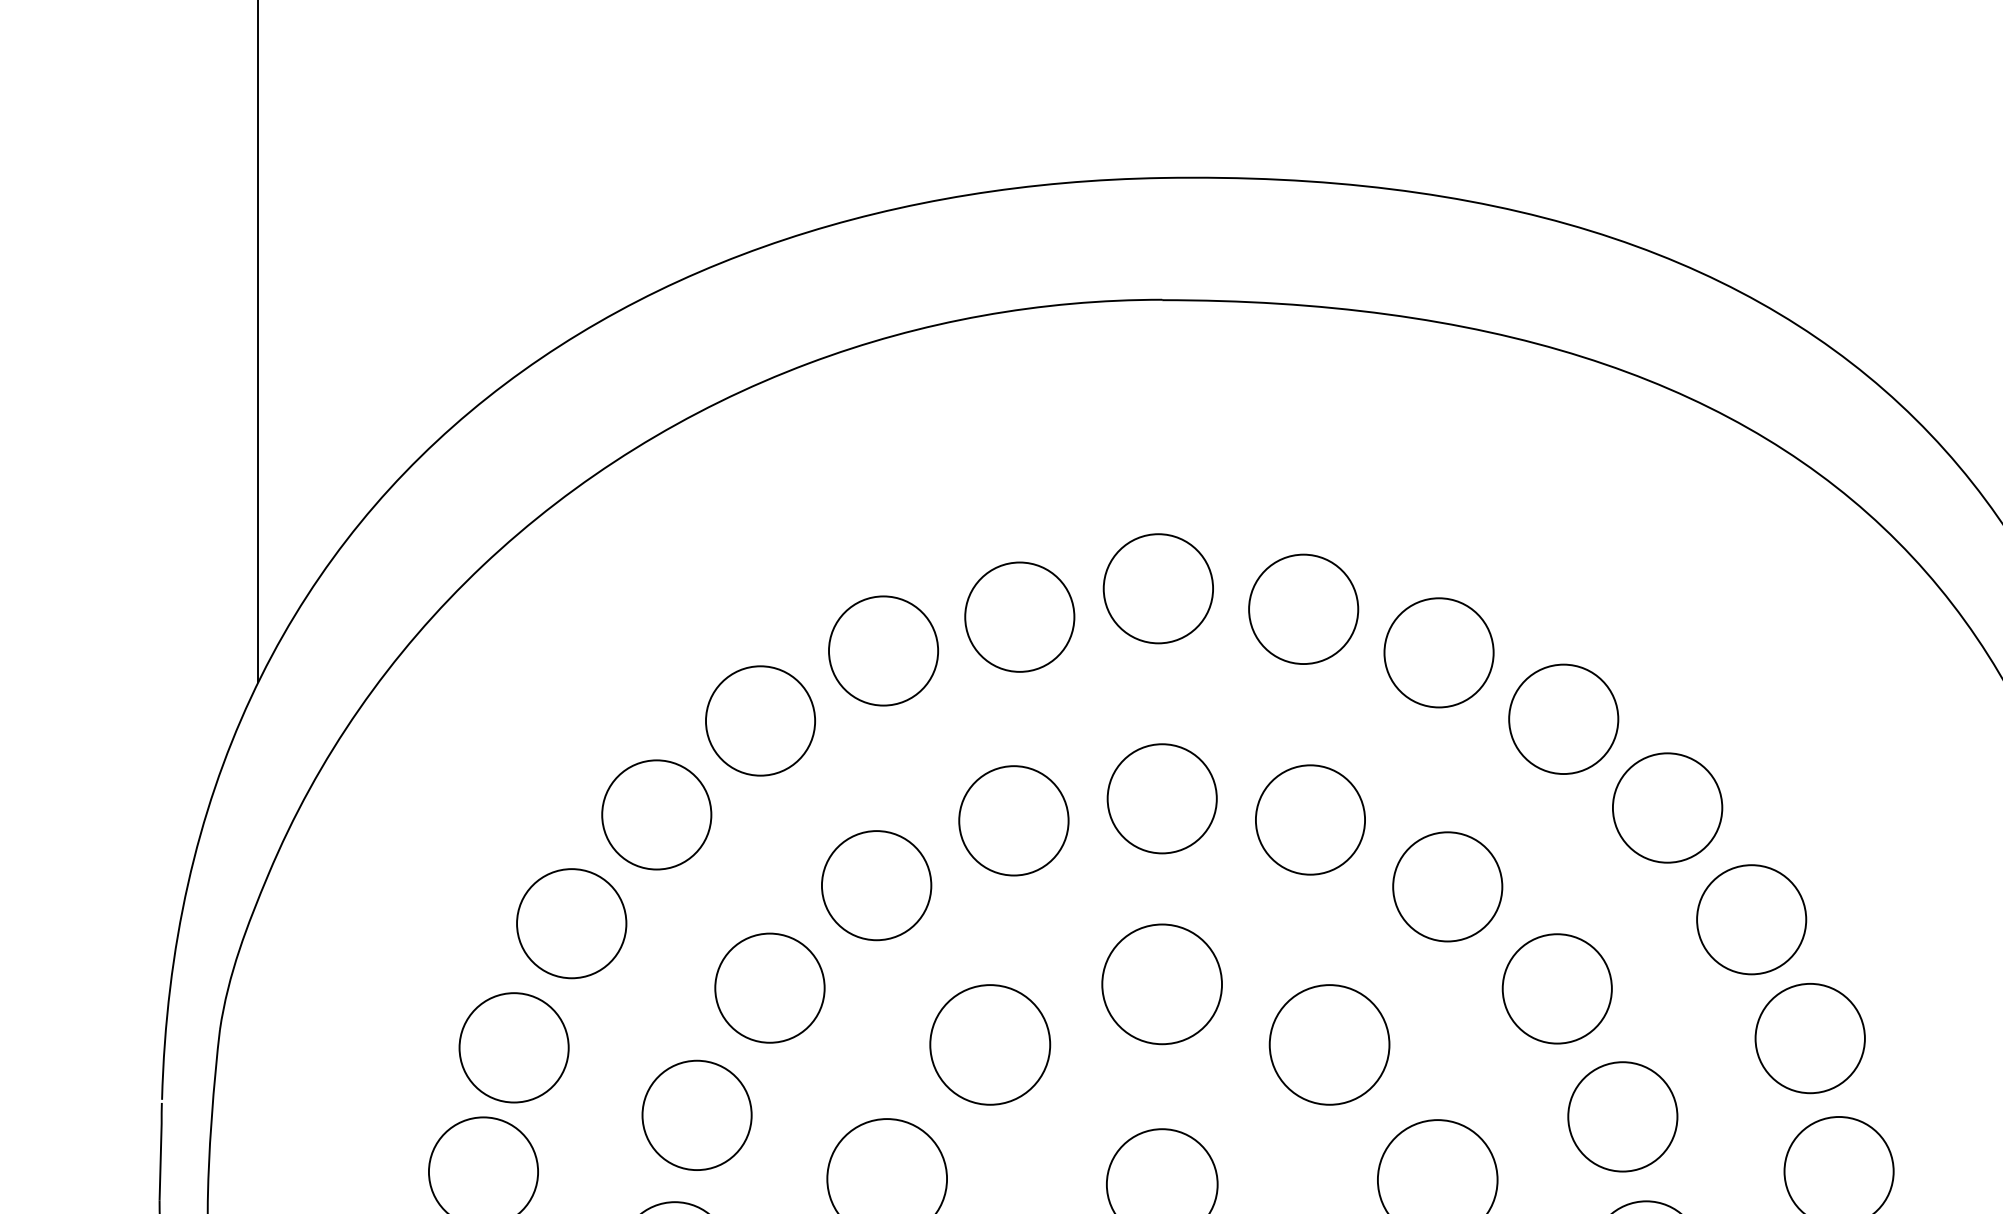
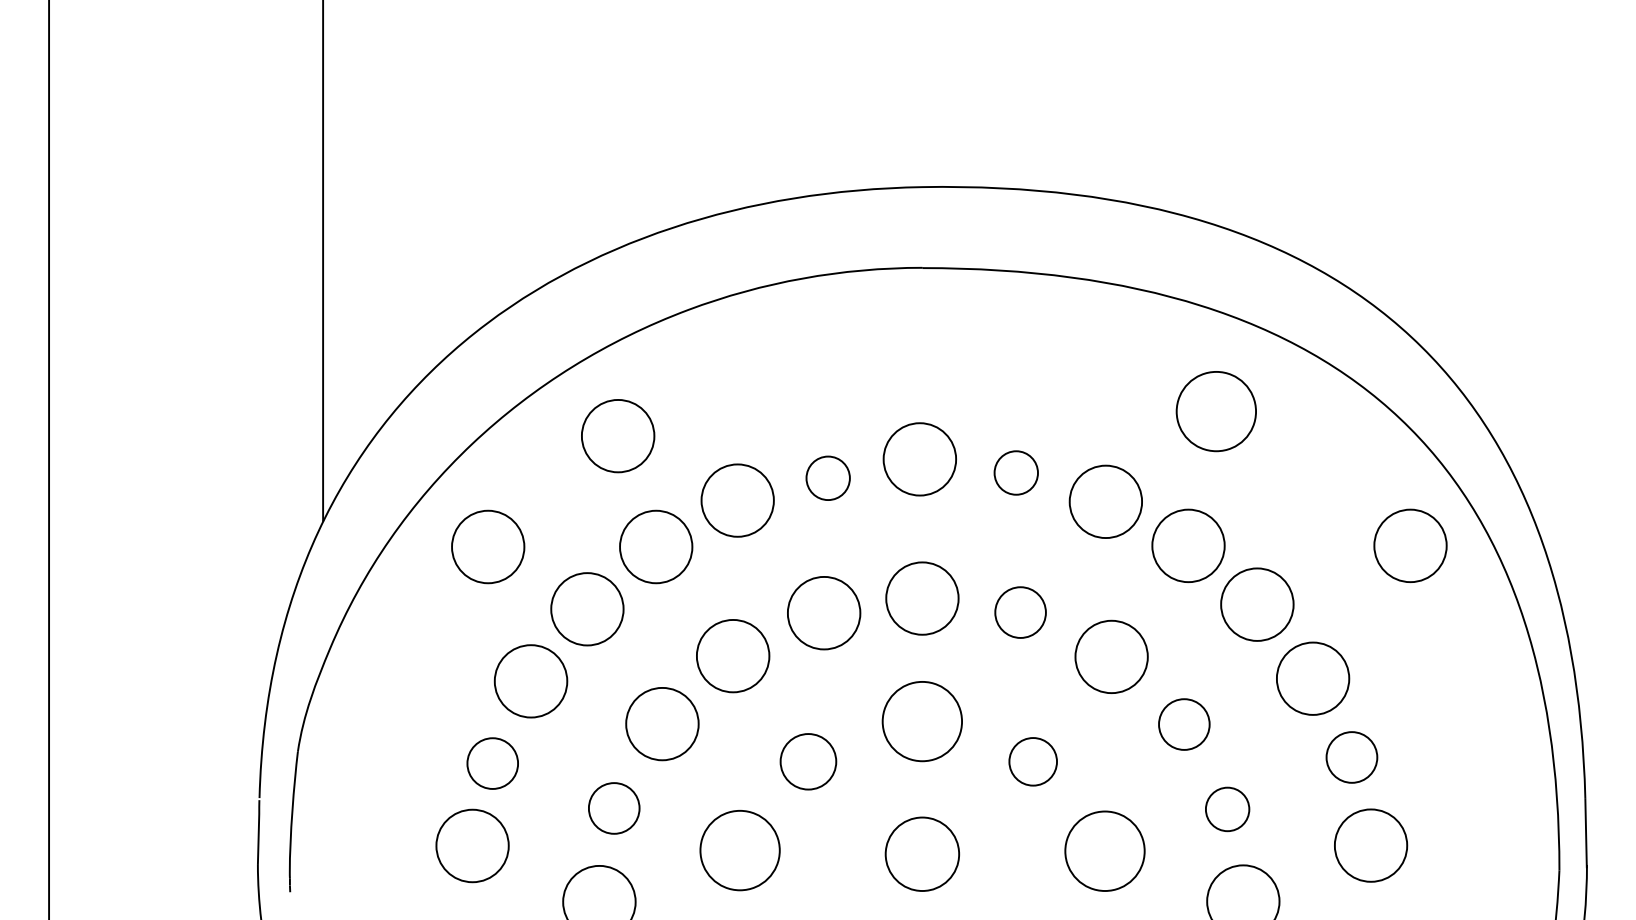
part: (1604, 516) -> (1215, 411), added
part: (703, 554) -> (618, 436), added
part: (1304, 608) -> (1016, 472), size x0.6
part: (1020, 617) -> (828, 478), size x0.6
part: (1898, 718) -> (1410, 545), added
part: (507, 720) -> (488, 546), added
part: (1310, 819) -> (1020, 612), size x0.7
part: (1557, 988) -> (1184, 724), size x0.7
part: (1809, 1038) -> (1351, 757), size x0.7
part: (990, 1044) -> (808, 761), size x0.7
part: (1328, 1044) -> (1032, 761), size x0.6
part: (513, 1047) -> (492, 763), size x0.7
part: (697, 1115) -> (614, 808), size x0.7
part: (1622, 1117) -> (1227, 809), size x0.6

